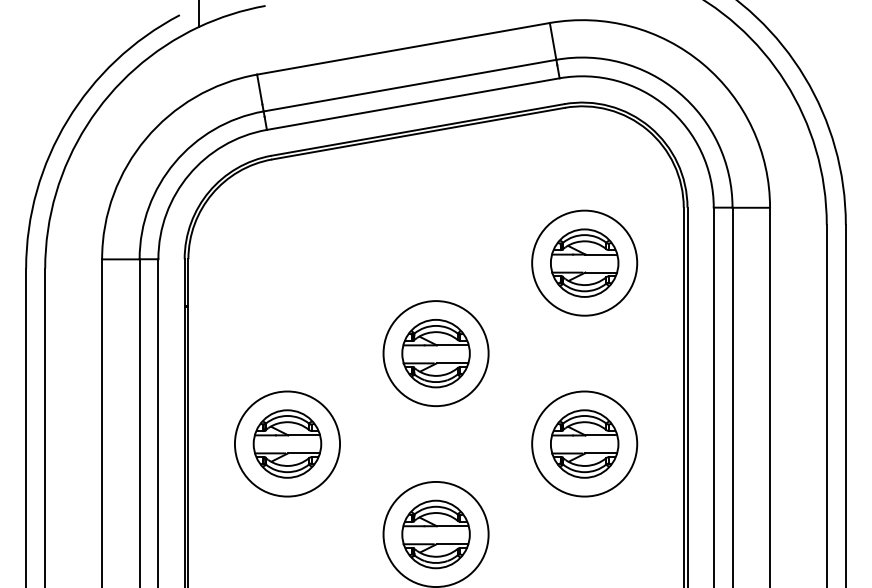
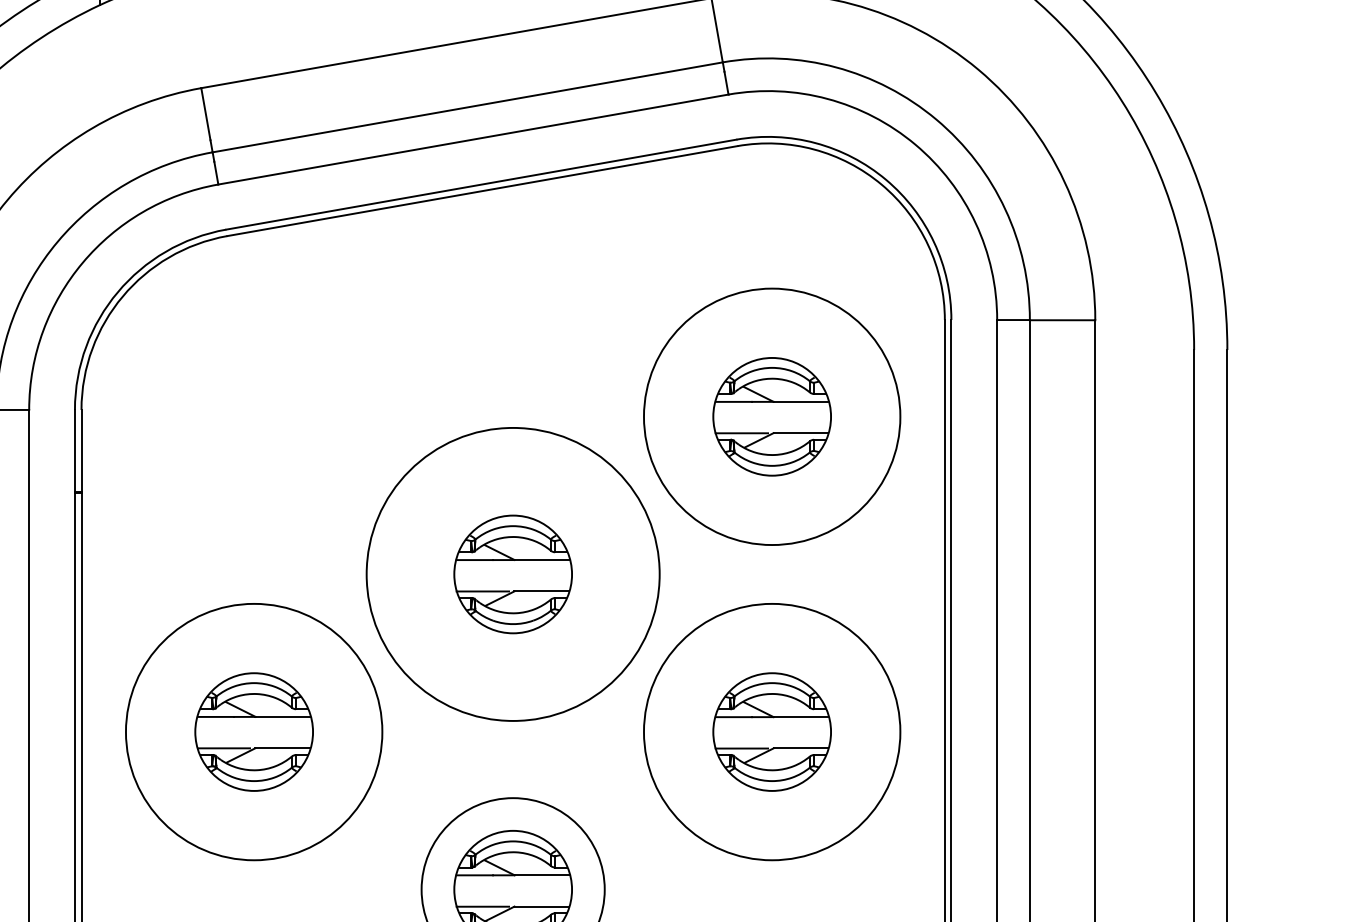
circle: (584, 262) -> (771, 415), size x1.4
circle: (435, 353) -> (512, 574), size x1.6
circle: (287, 443) -> (254, 731), size x1.4
circle: (584, 443) -> (771, 731), size x1.4

